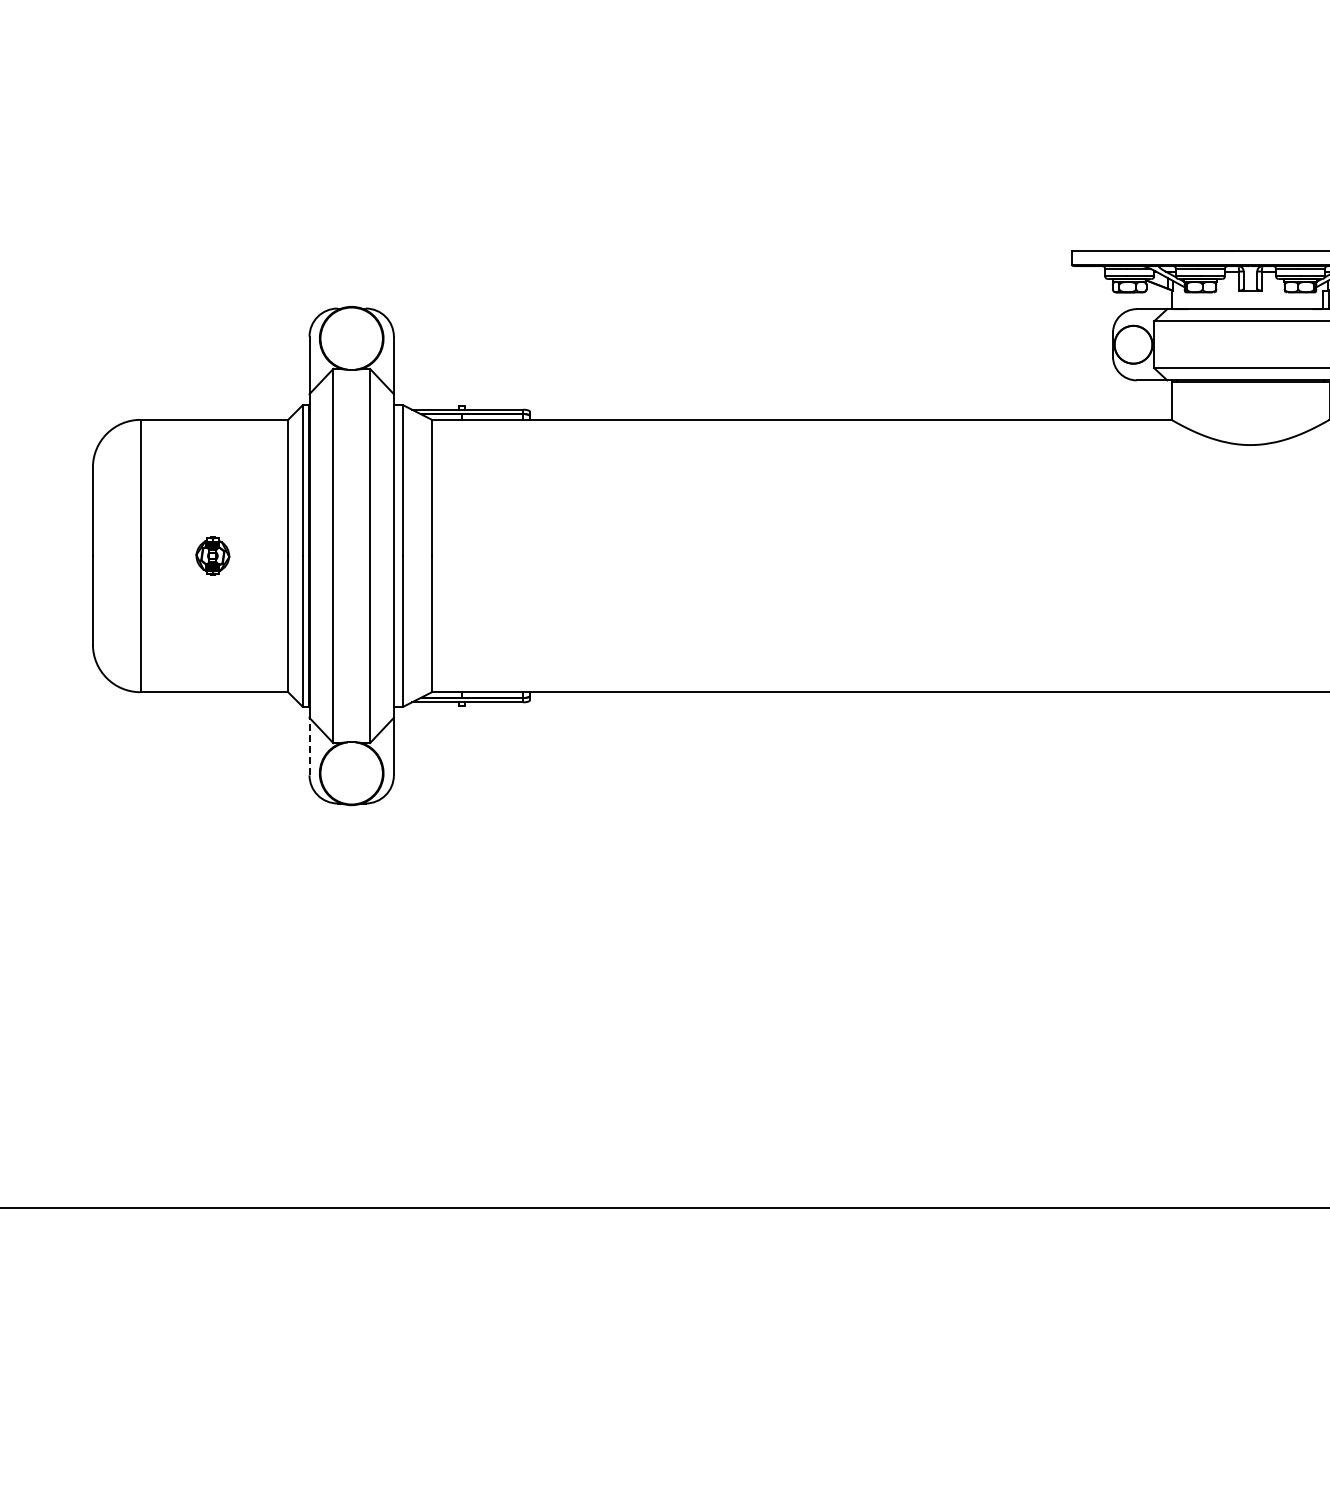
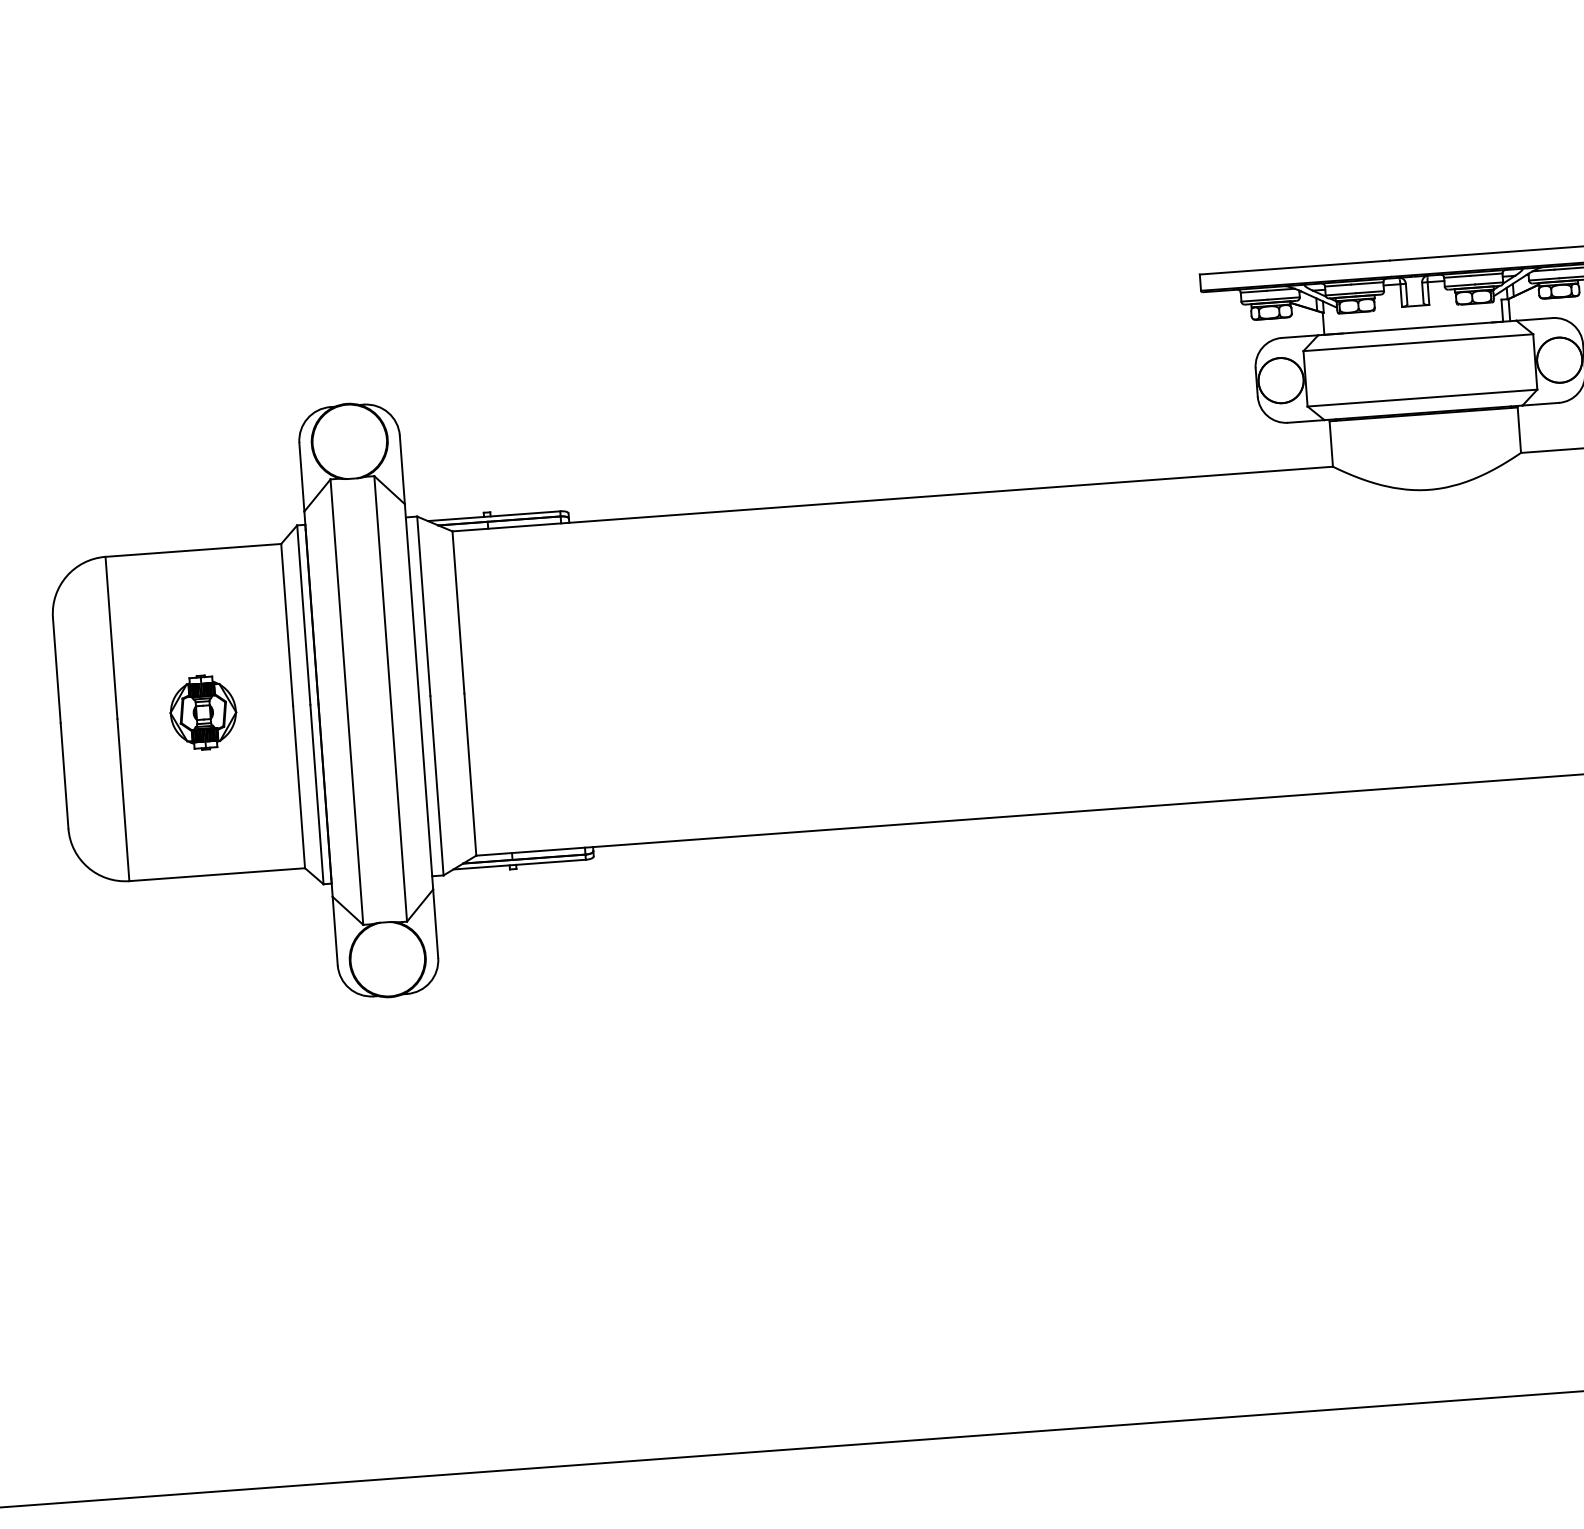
part: (212, 555) -> (203, 712), size x1.67
line: (309, 746) -> (335, 930), dashed -> solid

